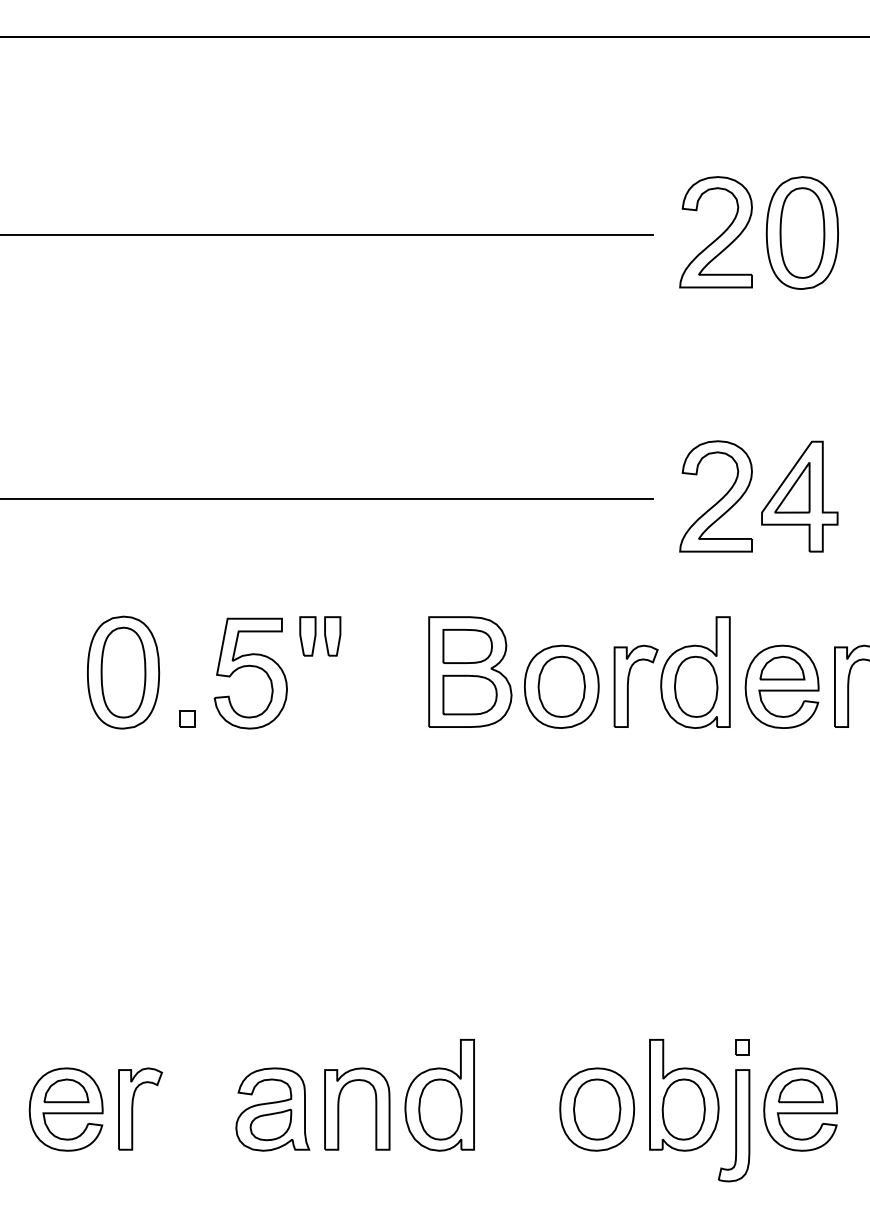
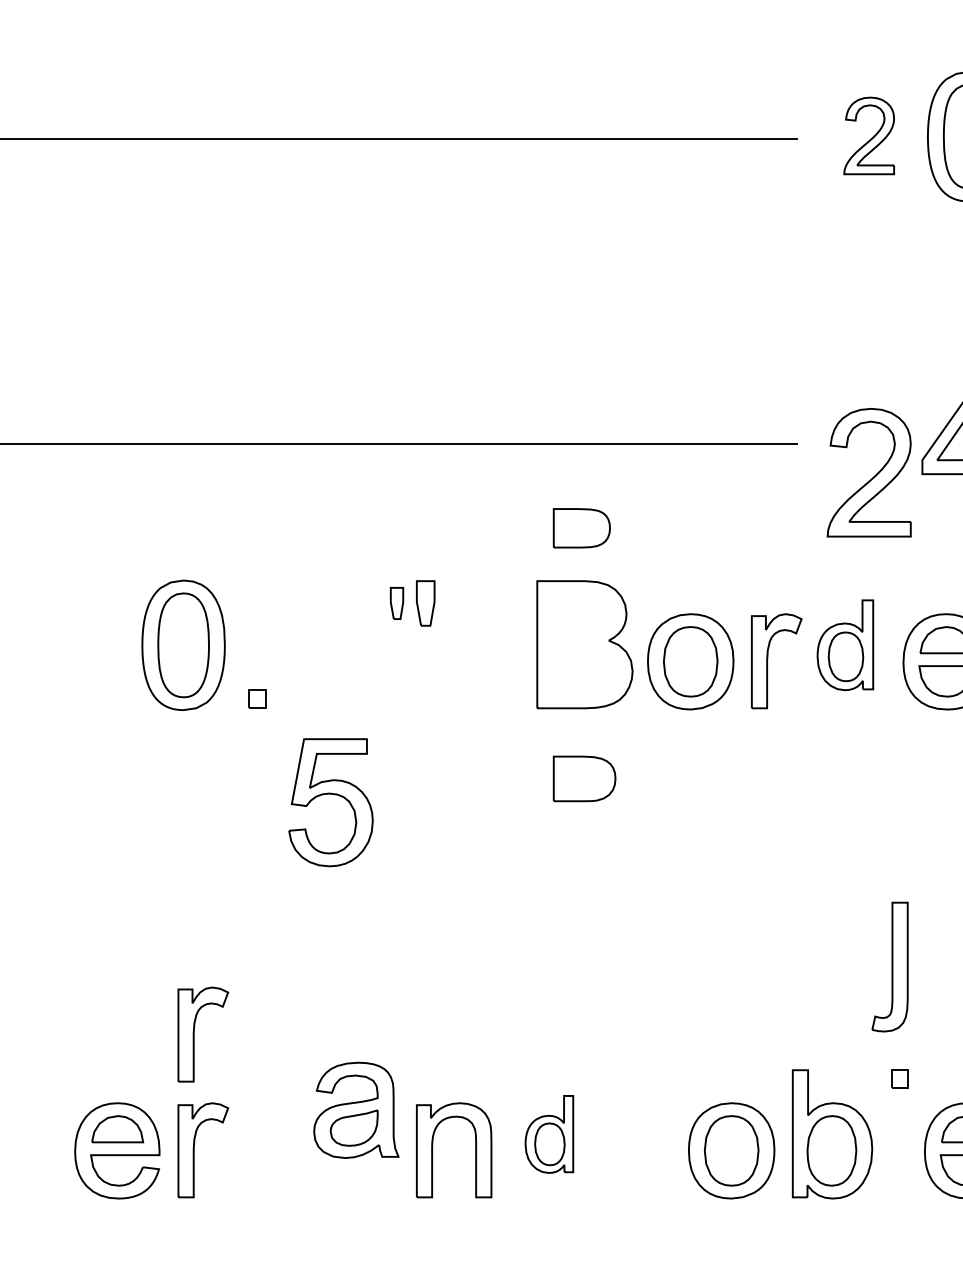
part: (715, 232) -> (868, 136), size x0.6
part: (715, 496) -> (868, 472), moved
part: (307, 636) -> (396, 603), size x0.7
part: (467, 646) -> (581, 528), moved
part: (253, 667) -> (334, 795), moved
part: (695, 672) -> (845, 645), size x0.7
part: (469, 694) -> (583, 778), moved
part: (133, 1008) -> (195, 1033), added
part: (439, 1095) -> (549, 1134), size x0.6
part: (272, 1109) -> (356, 1110), moved
part: (734, 1125) -> (890, 966), moved

